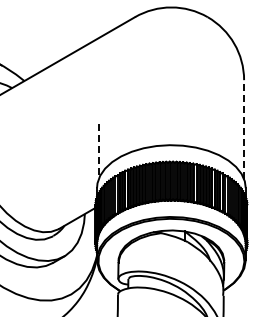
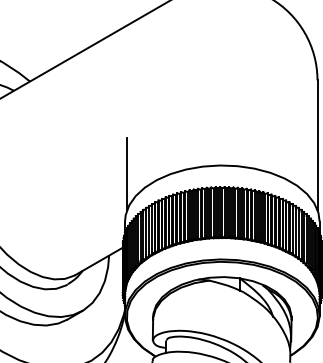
line: (244, 129) -> (318, 144), dashed -> solid
line: (98, 151) -> (126, 173), dashed -> solid

